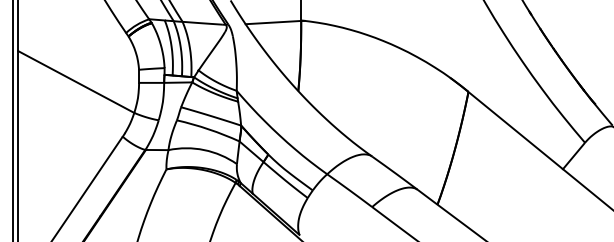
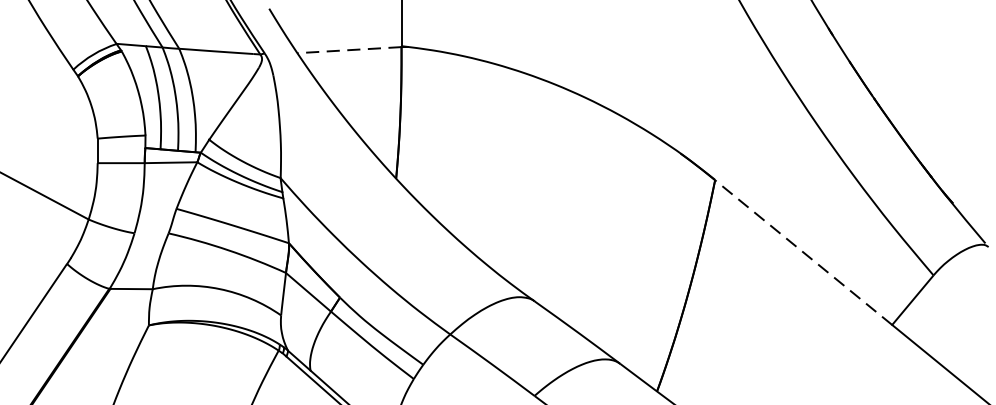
line: (273, 22) -> (349, 49), solid -> dashed
line: (515, 130) -> (803, 252), solid -> dashed

